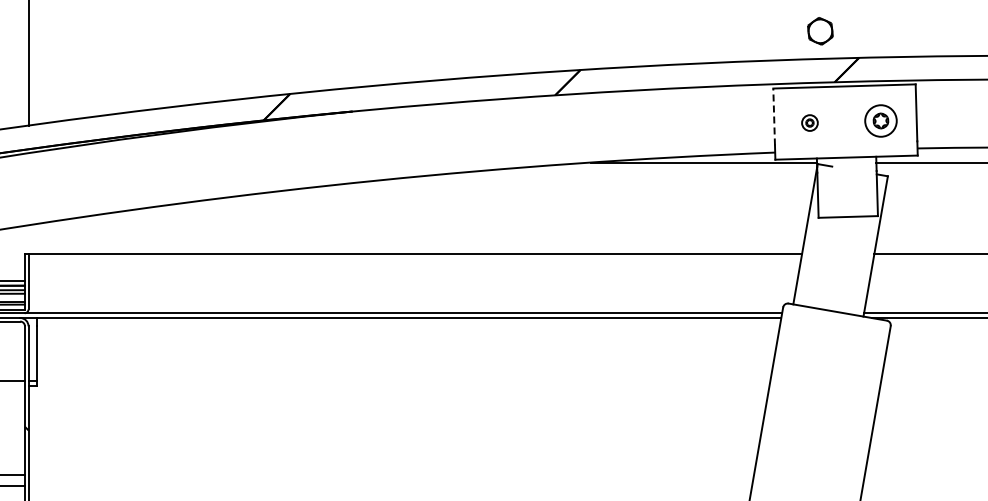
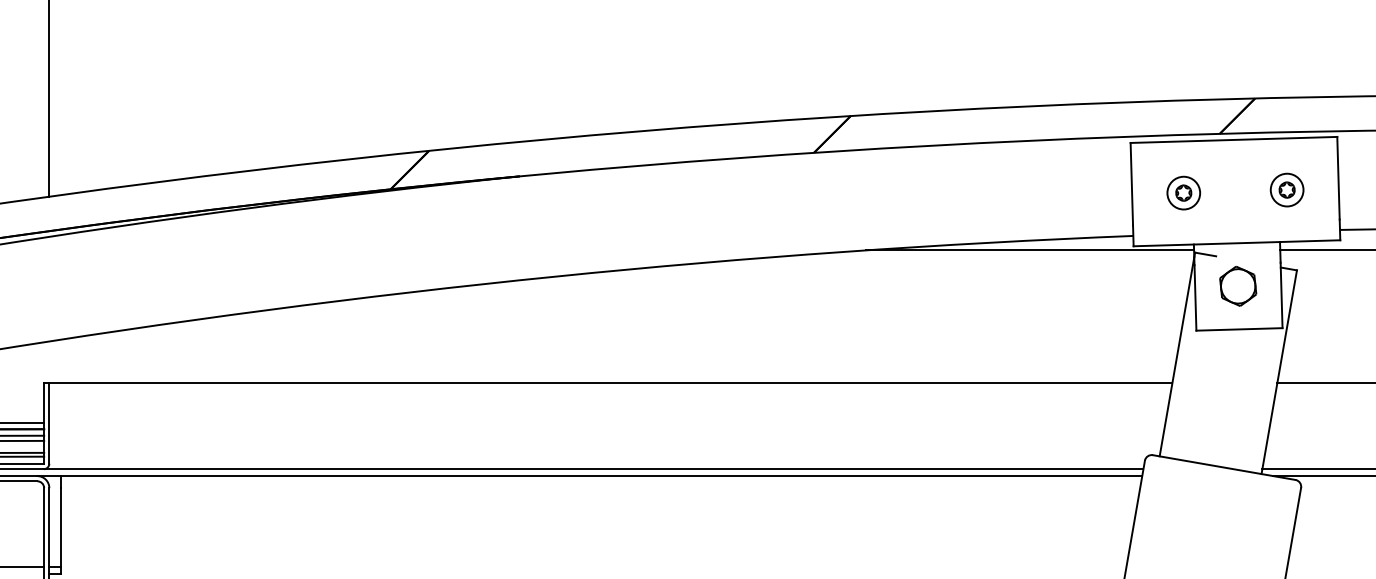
part: (820, 31) -> (1238, 286), moved
line: (774, 116) -> (1132, 183), dashed -> solid
part: (881, 120) -> (1287, 189), size x0.71
part: (809, 122) -> (1183, 192), size x1.43

